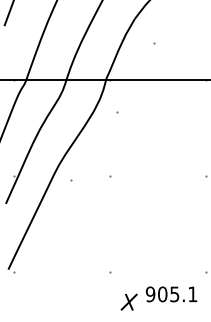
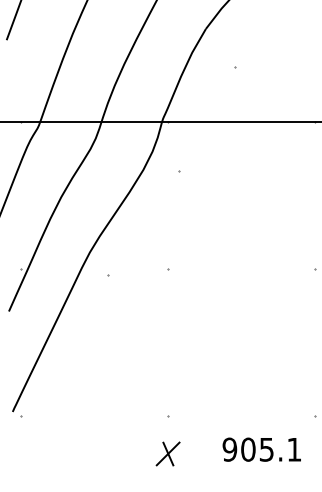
part: (128, 301) -> (167, 452), moved

